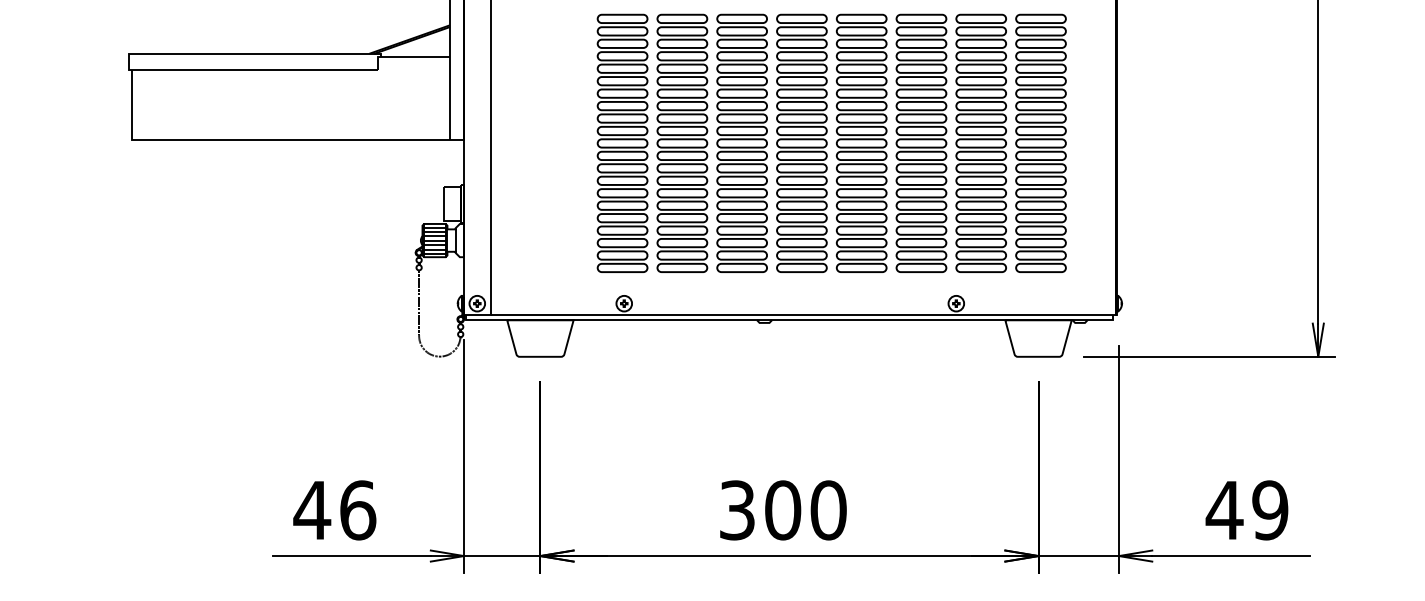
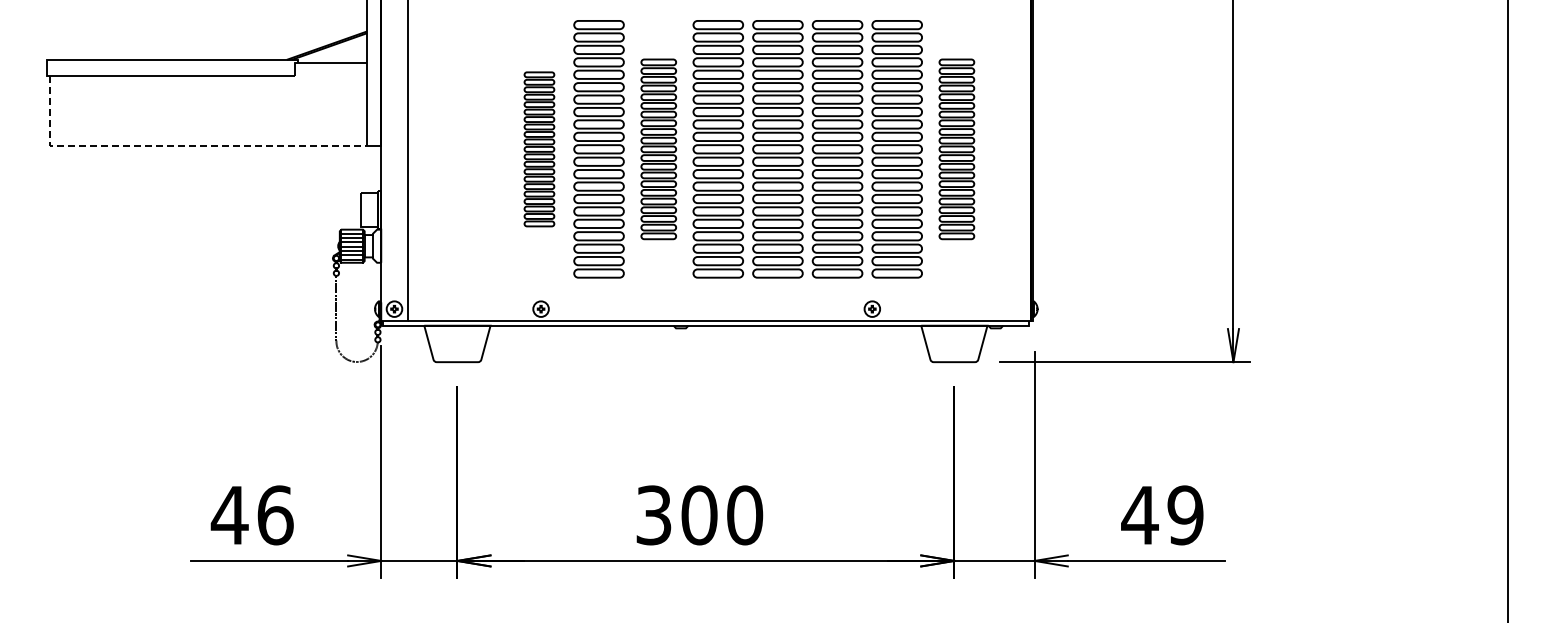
line: (255, 140) -> (173, 146), solid -> dashed
part: (622, 143) -> (539, 149), size x0.6
part: (741, 143) -> (658, 149), size x0.7
part: (1040, 143) -> (956, 149), size x0.7

